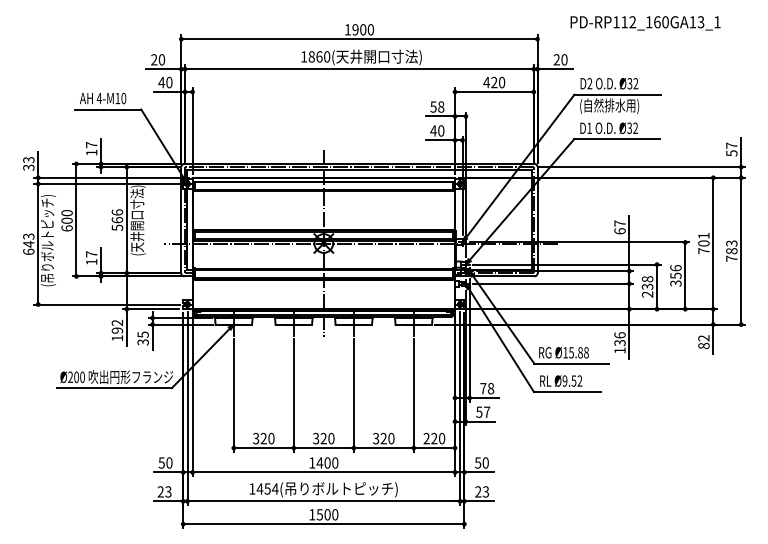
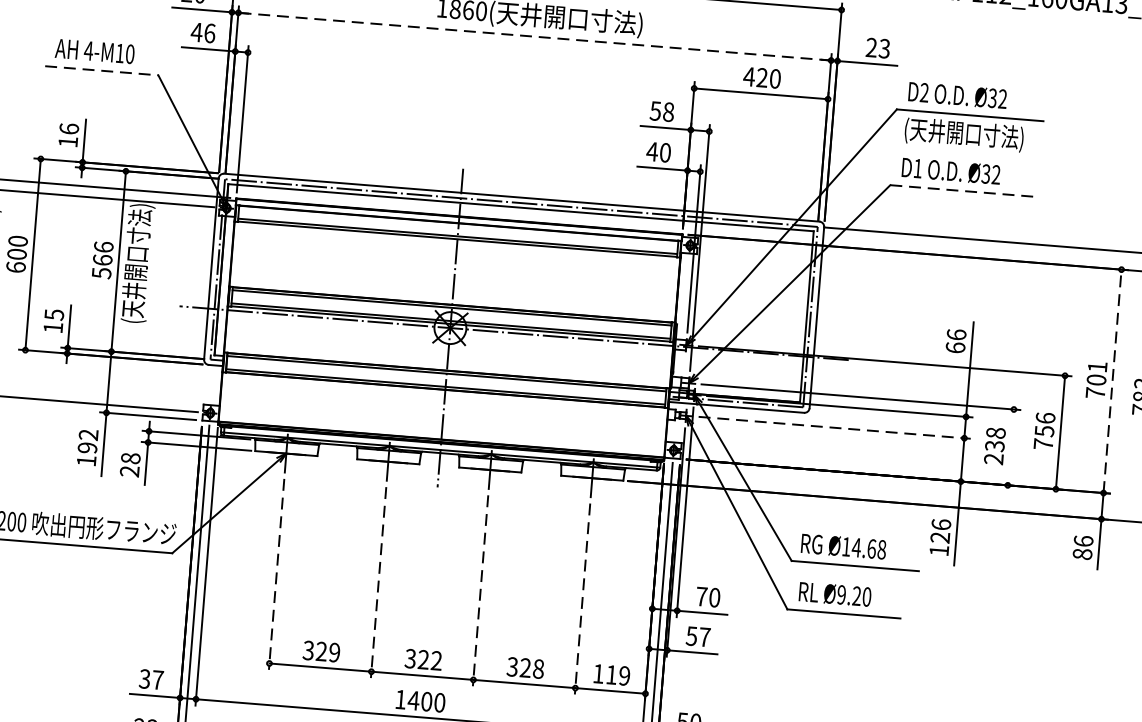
text: (564, 59) -> (884, 48), 20 -> 23
line: (358, 69) -> (533, 37), solid -> dashed
text: (169, 82) -> (210, 33), 40 -> 46
text: (616, 106) -> (966, 135), (自然排水用) -> (天井開口寸法)
line: (108, 109) -> (102, 70), solid -> dashed
line: (617, 139) -> (963, 191), solid -> dashed
text: (91, 144) -> (69, 128), 17 -> 16
text: (619, 223) -> (955, 334), 67 -> 66
line: (713, 243) -> (1112, 381), solid -> dashed
text: (91, 254) -> (53, 315), 17 -> 15
line: (553, 283) -> (835, 427), solid -> dashed
text: (675, 283) -> (1042, 444), 356 -> 756
line: (657, 286) -> (1011, 446), removed
text: (142, 338) -> (129, 464), 35 -> 28
text: (703, 338) -> (1082, 541), 82 -> 86
text: (620, 342) -> (941, 536), 136 -> 126
text: (575, 352) -> (863, 547), Ø15.88 -> Ø14.68
text: (576, 380) -> (861, 595), Ø9.52 -> Ø9.20
text: (490, 388) -> (713, 597), 78 -> 70
line: (233, 396) -> (275, 575), solid -> dashed
line: (293, 396) -> (377, 584), solid -> dashed
line: (353, 396) -> (479, 592), solid -> dashed
line: (413, 396) -> (581, 600), solid -> dashed
text: (271, 438) -> (334, 652), 320 -> 329
text: (331, 438) -> (436, 660), 320 -> 322
text: (391, 438) -> (538, 668), 320 -> 328
text: (434, 438) -> (611, 674), 220 -> 119
text: (165, 462) -> (151, 678), 50 -> 37

